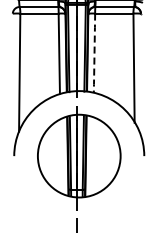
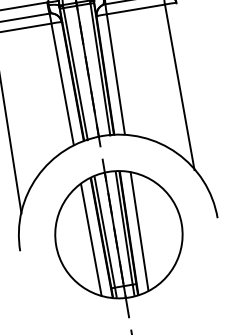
line: (94, 53) -> (116, 75), dashed -> solid
line: (92, 155) -> (138, 230), added
line: (60, 156) -> (90, 240), added

